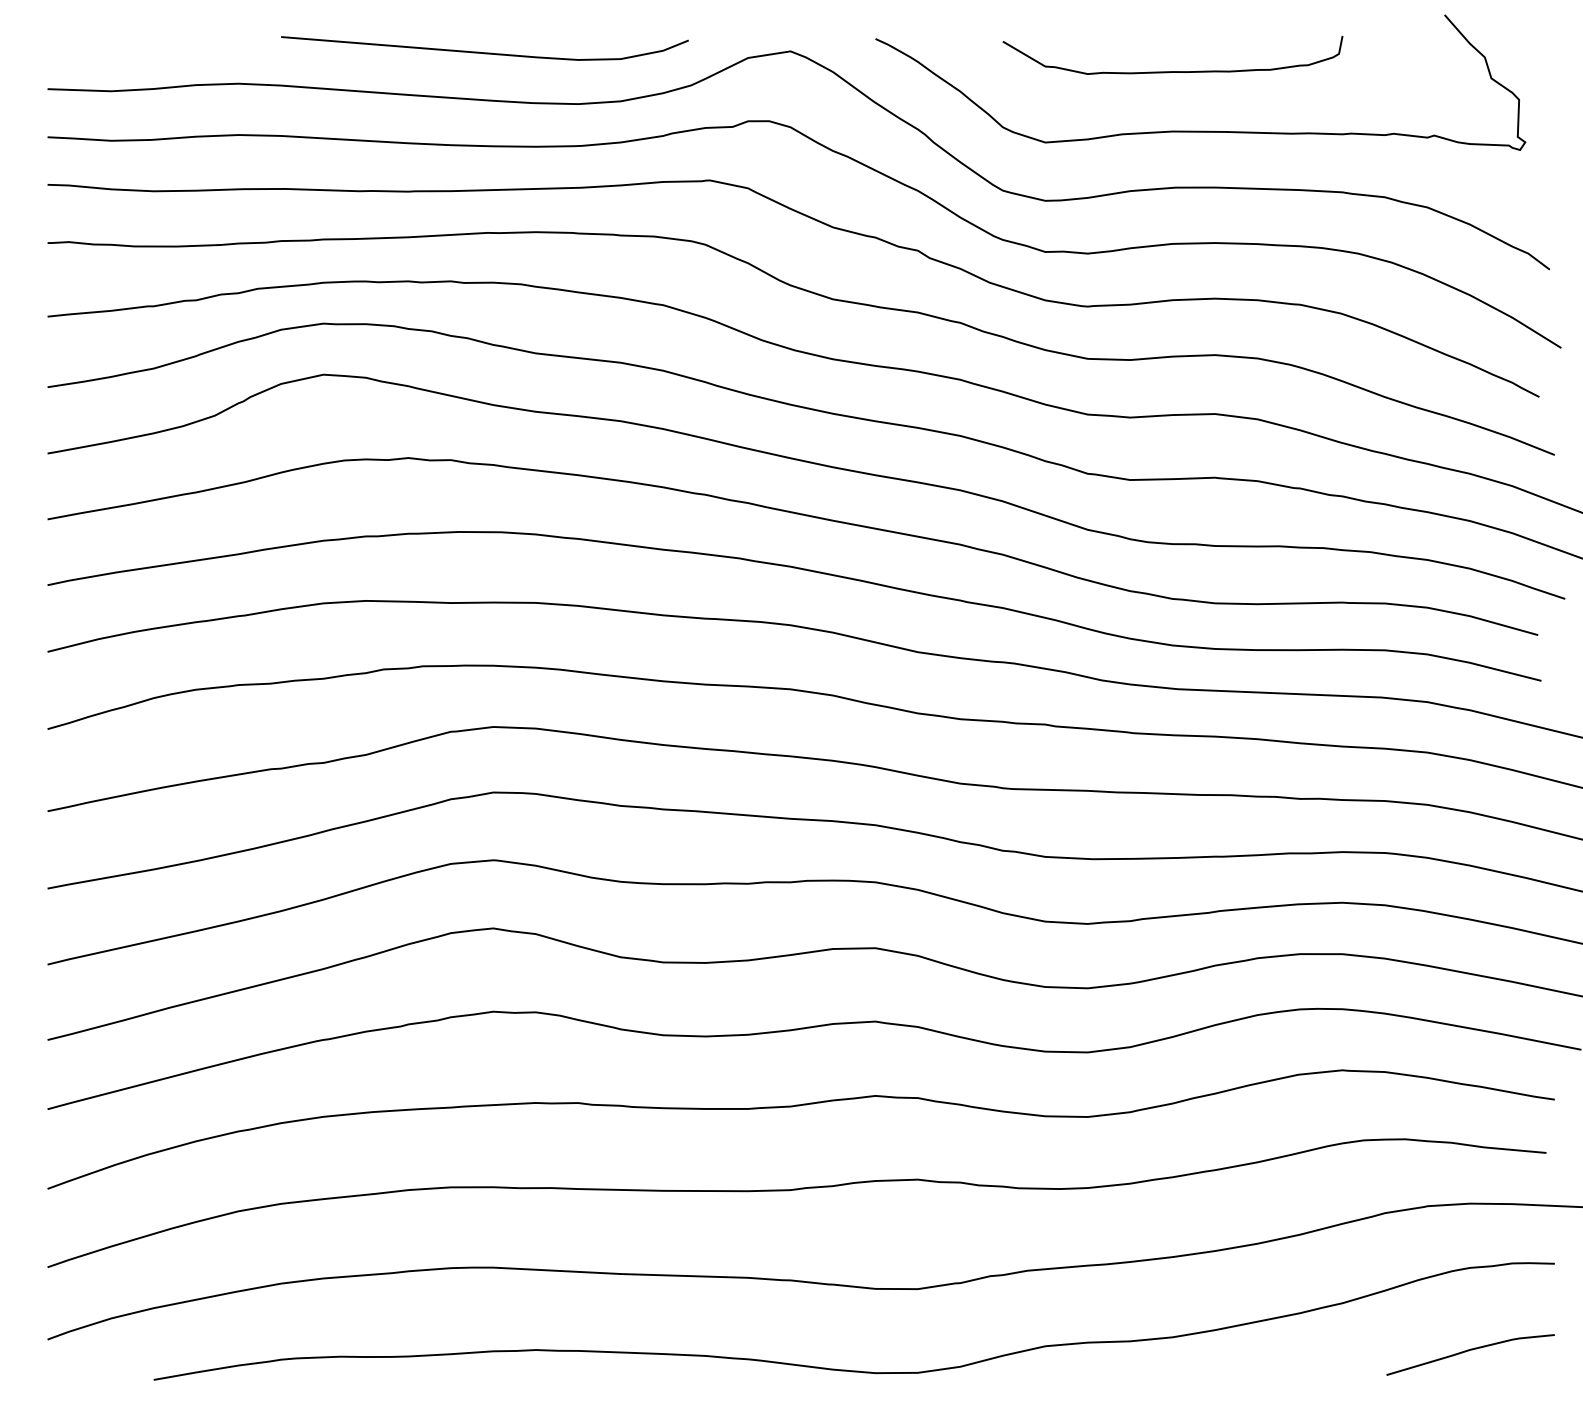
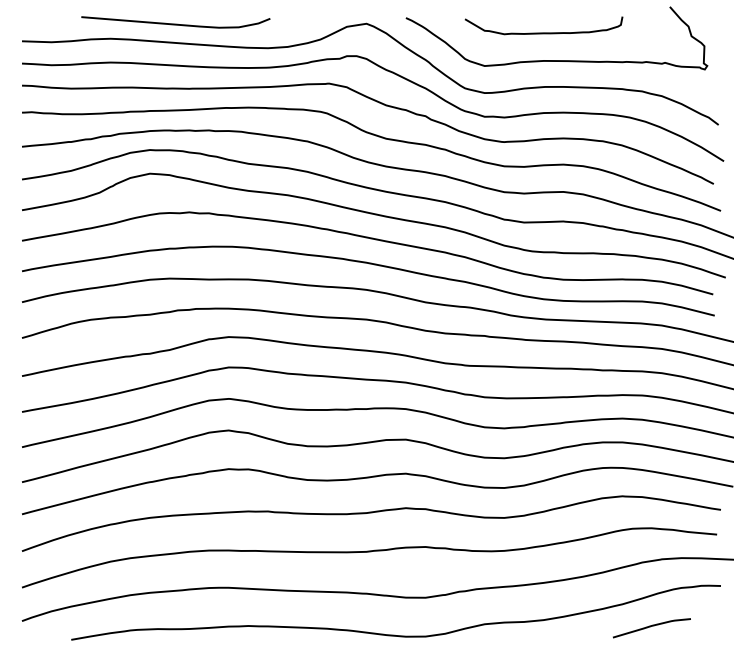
curve: (484, 50) -> (175, 23), moved
curve: (1467, 1353) -> (650, 627), moved

